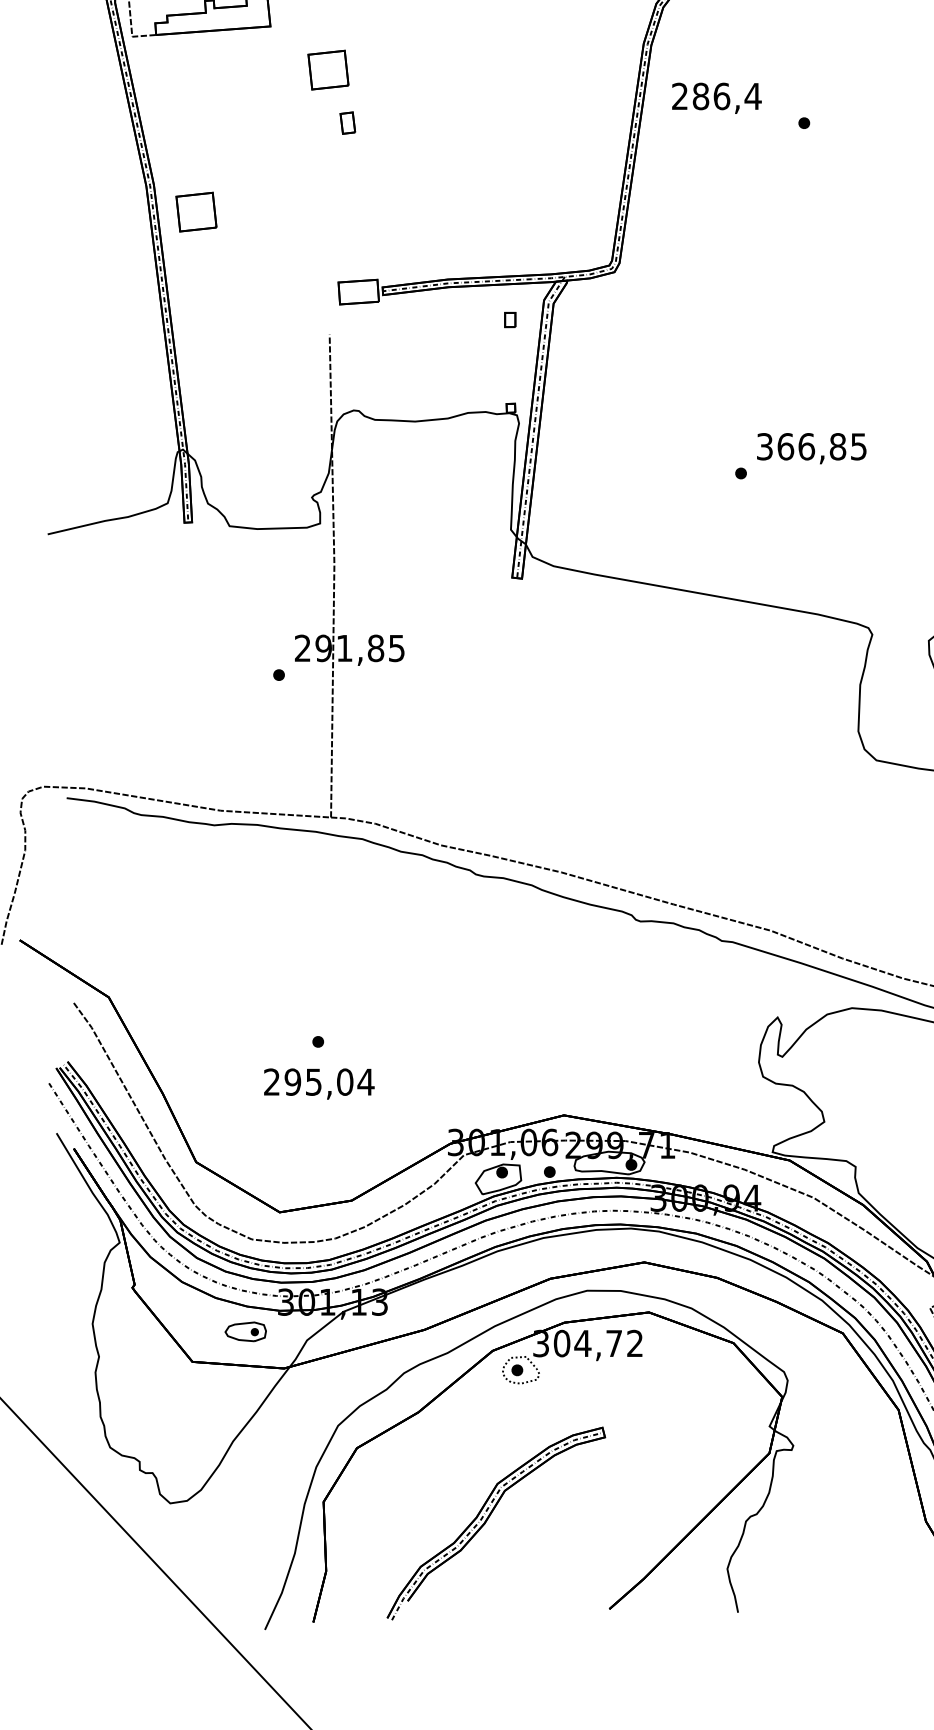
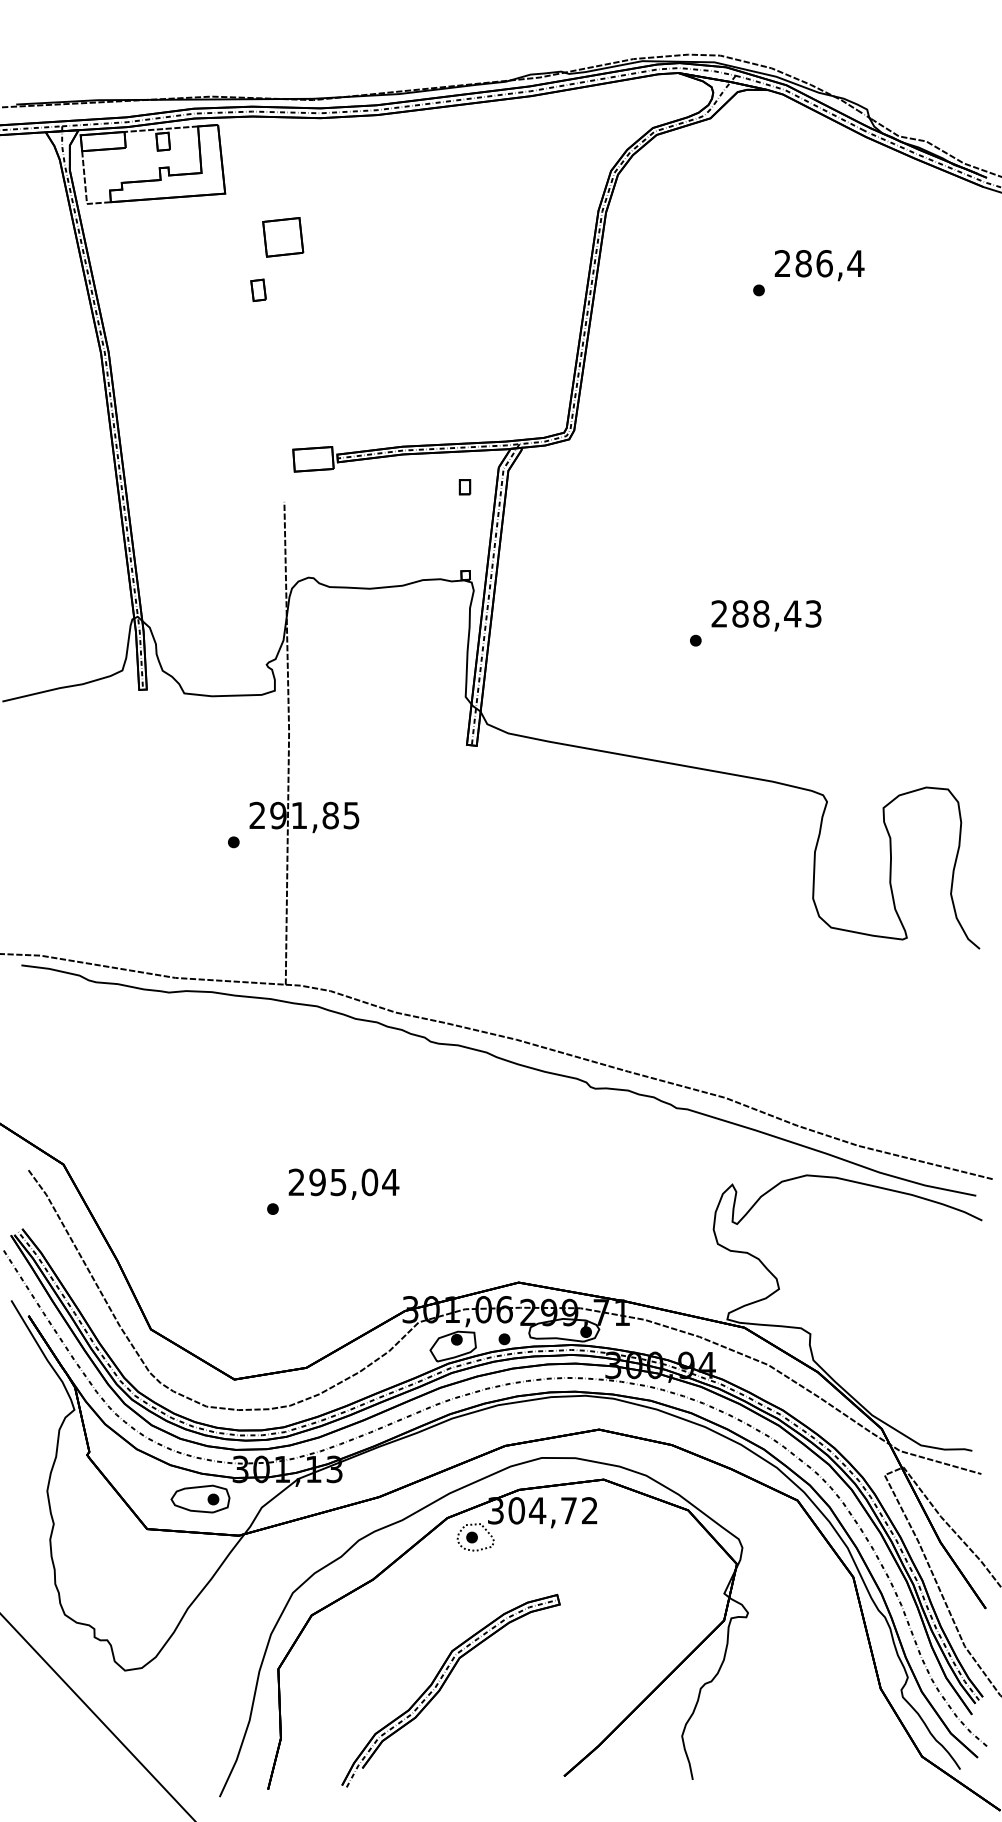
text: (716, 98) -> (819, 265), moved
part: (347, 123) -> (258, 290), moved
part: (196, 212) -> (151, 379), removed
text: (811, 446) -> (766, 613), 366,85 -> 288,43
text: (318, 1083) -> (343, 1183), moved
part: (245, 1331) -> (200, 1498), size x1.43

